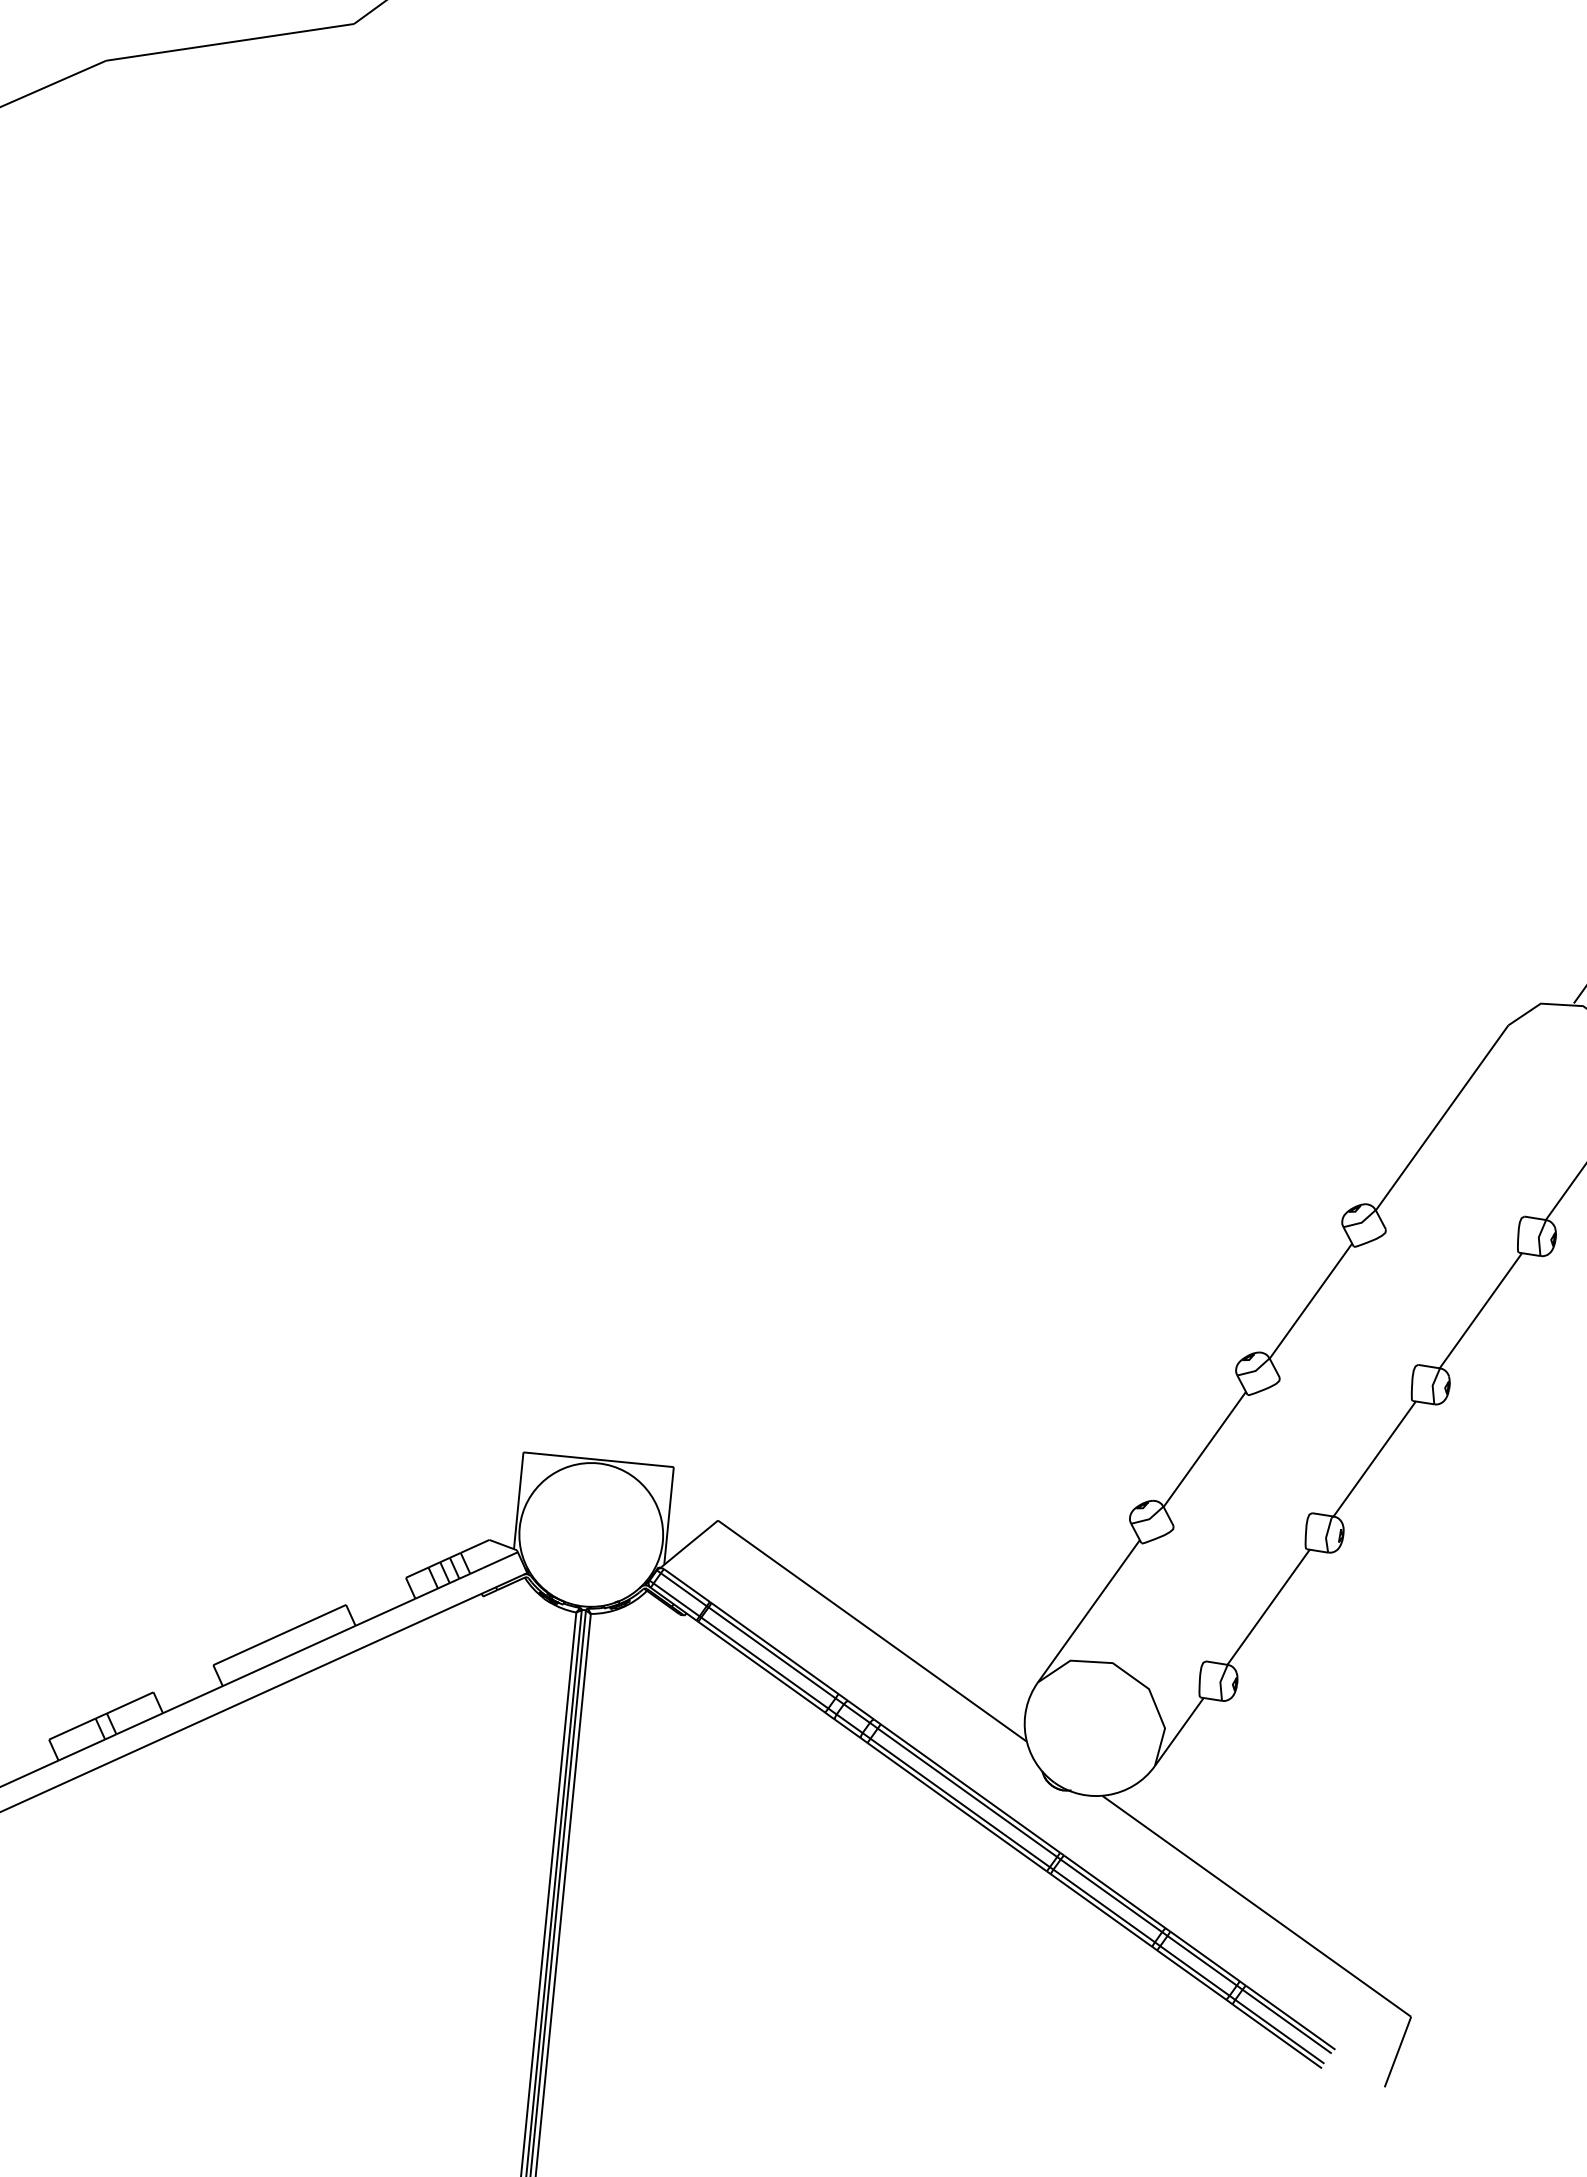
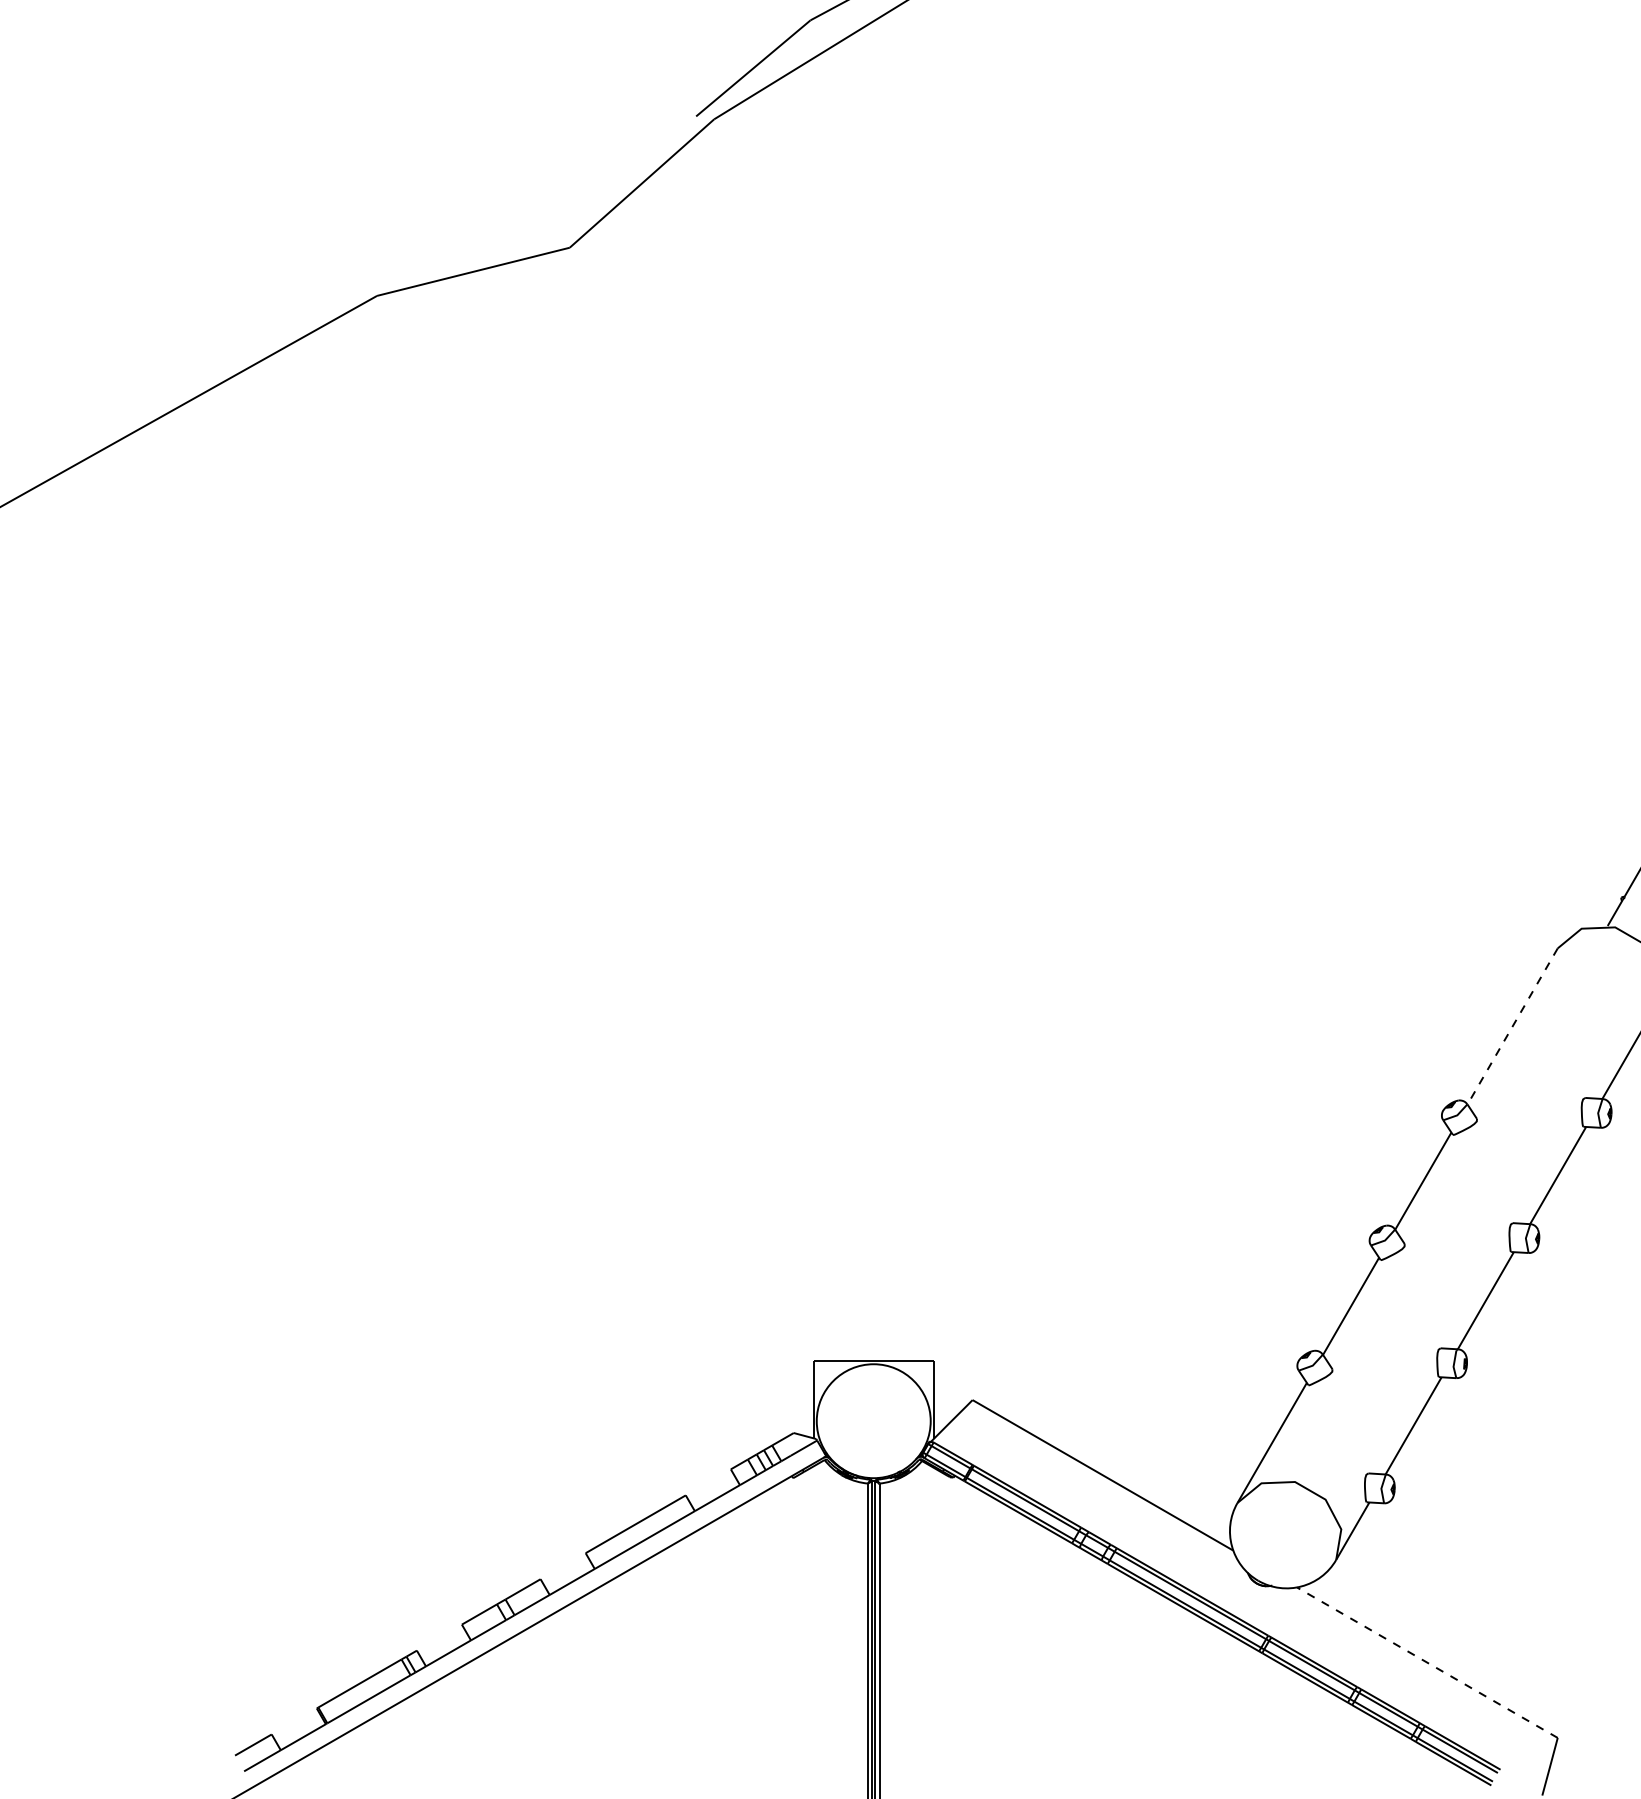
line: (1441, 1117) -> (1512, 1026), solid -> dashed
line: (1256, 1906) -> (1427, 1662), solid -> dashed

